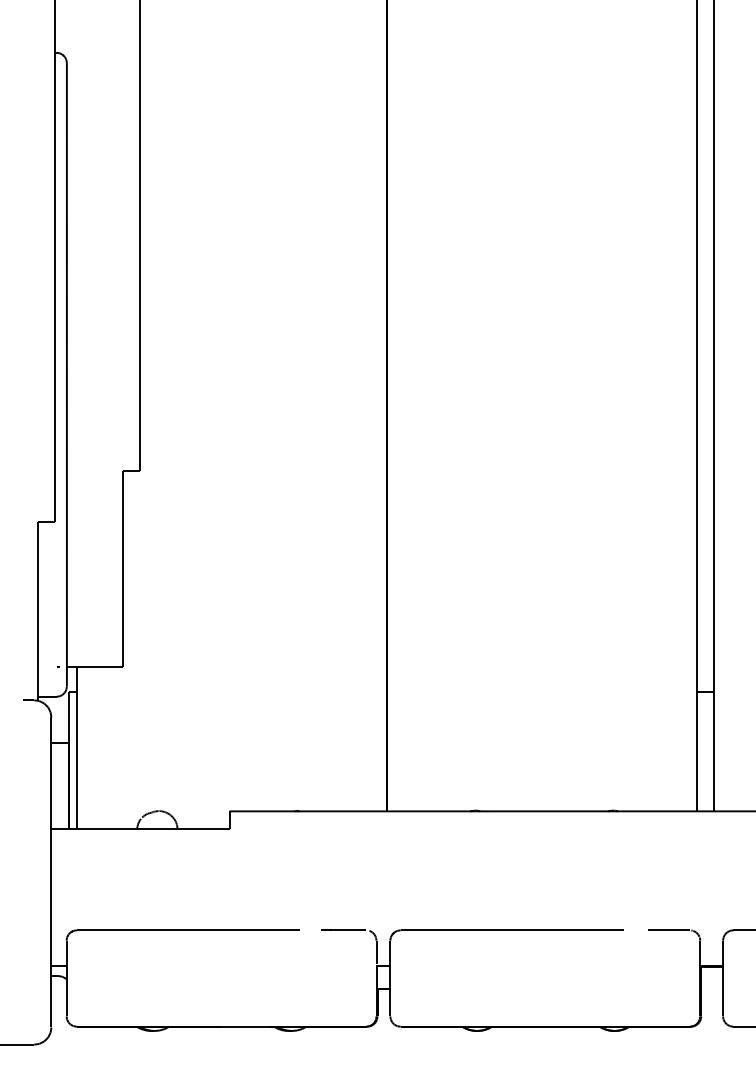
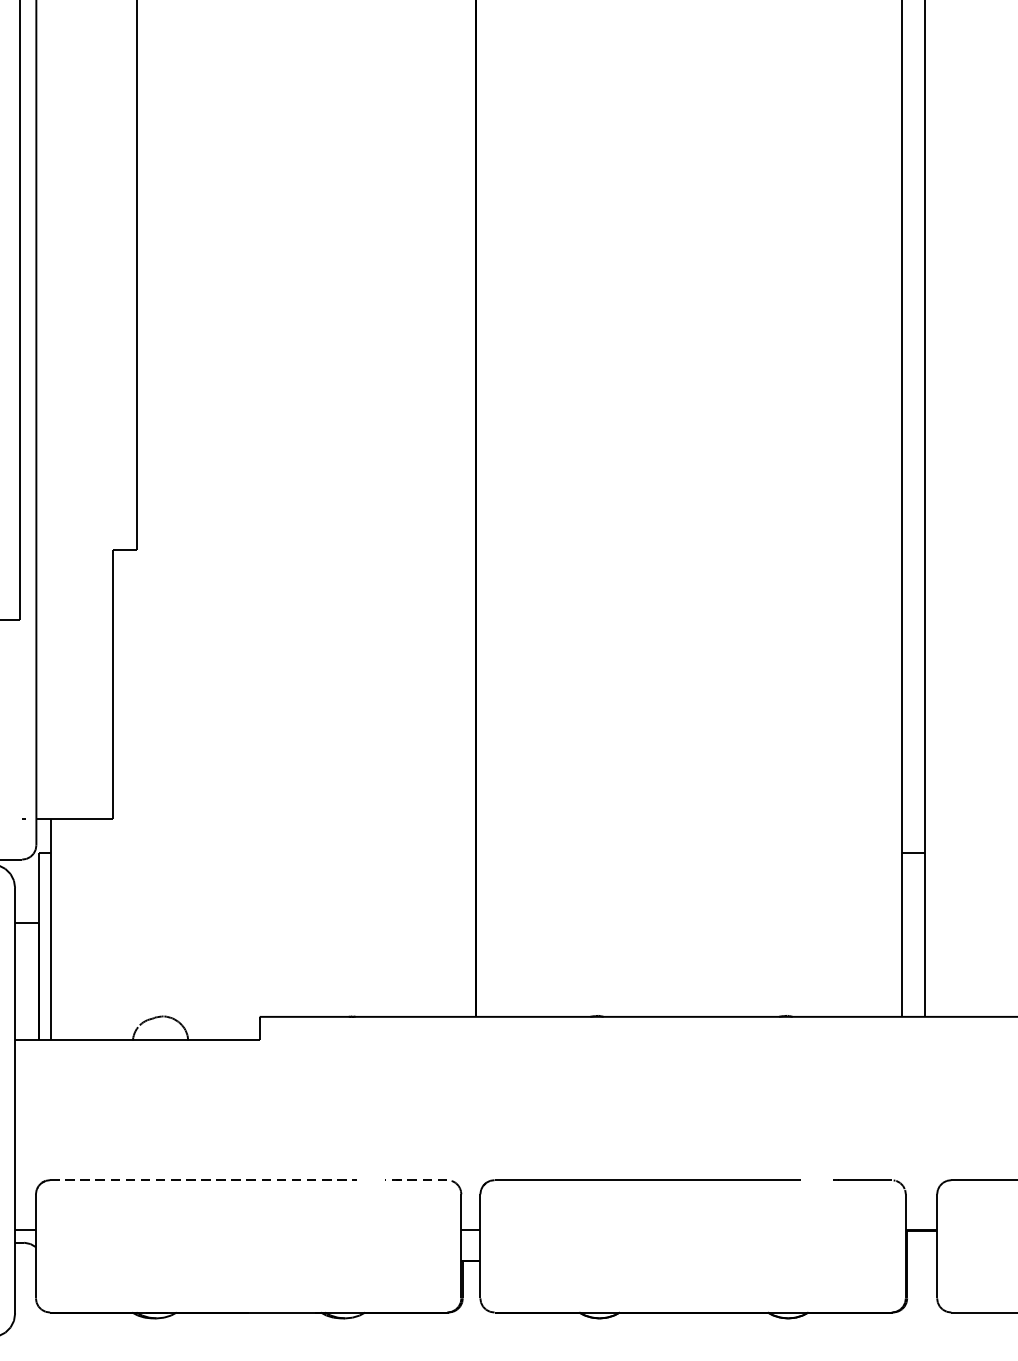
line: (187, 930) -> (201, 1180), solid -> dashed
line: (344, 930) -> (417, 1180), solid -> dashed

